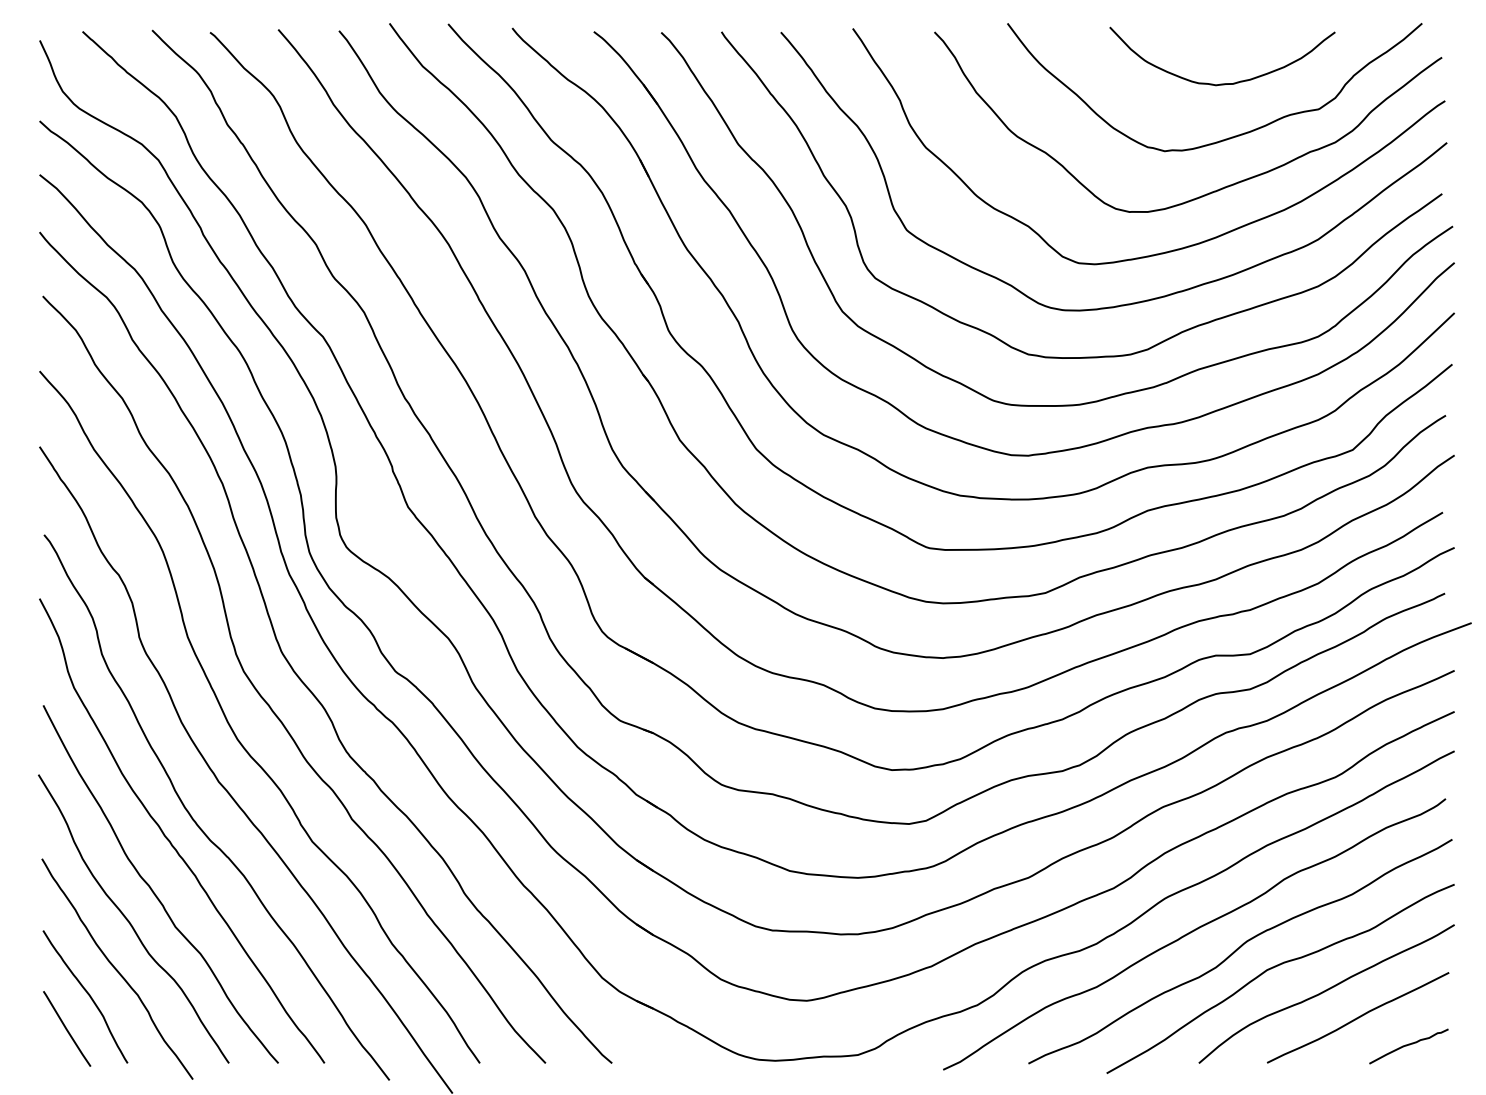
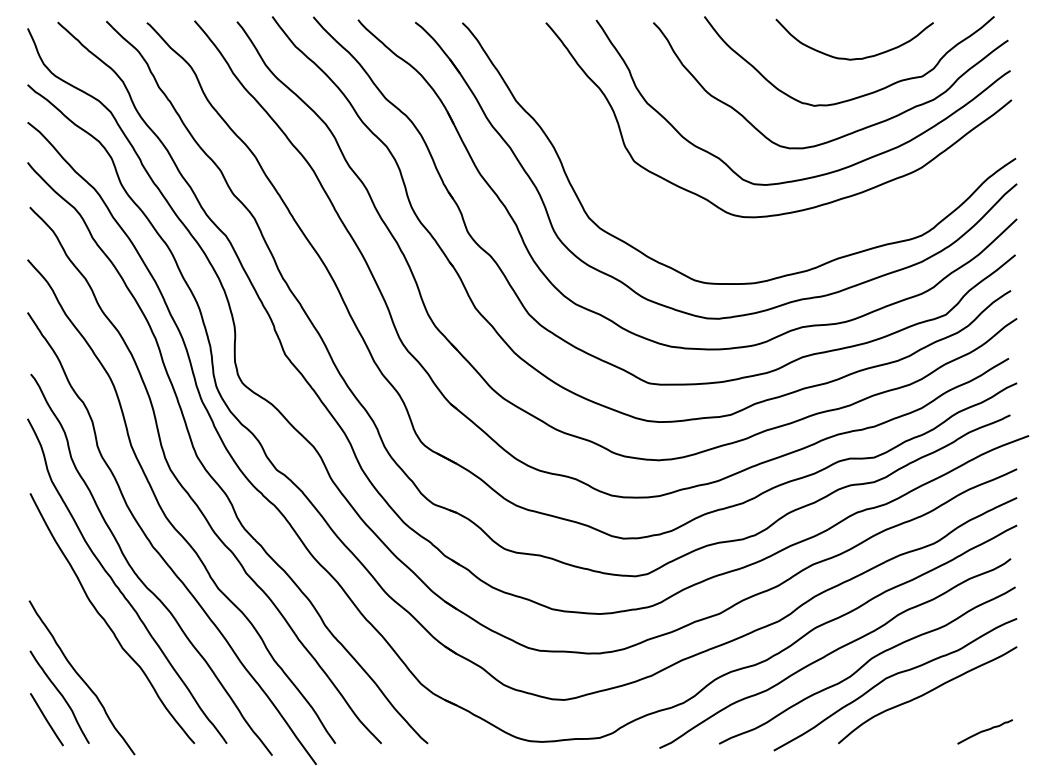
curve: (1100, 355) -> (769, 248), removed
curve: (130, 921) -> (91, 644), removed
curve: (1357, 1017) -> (949, 711), removed

